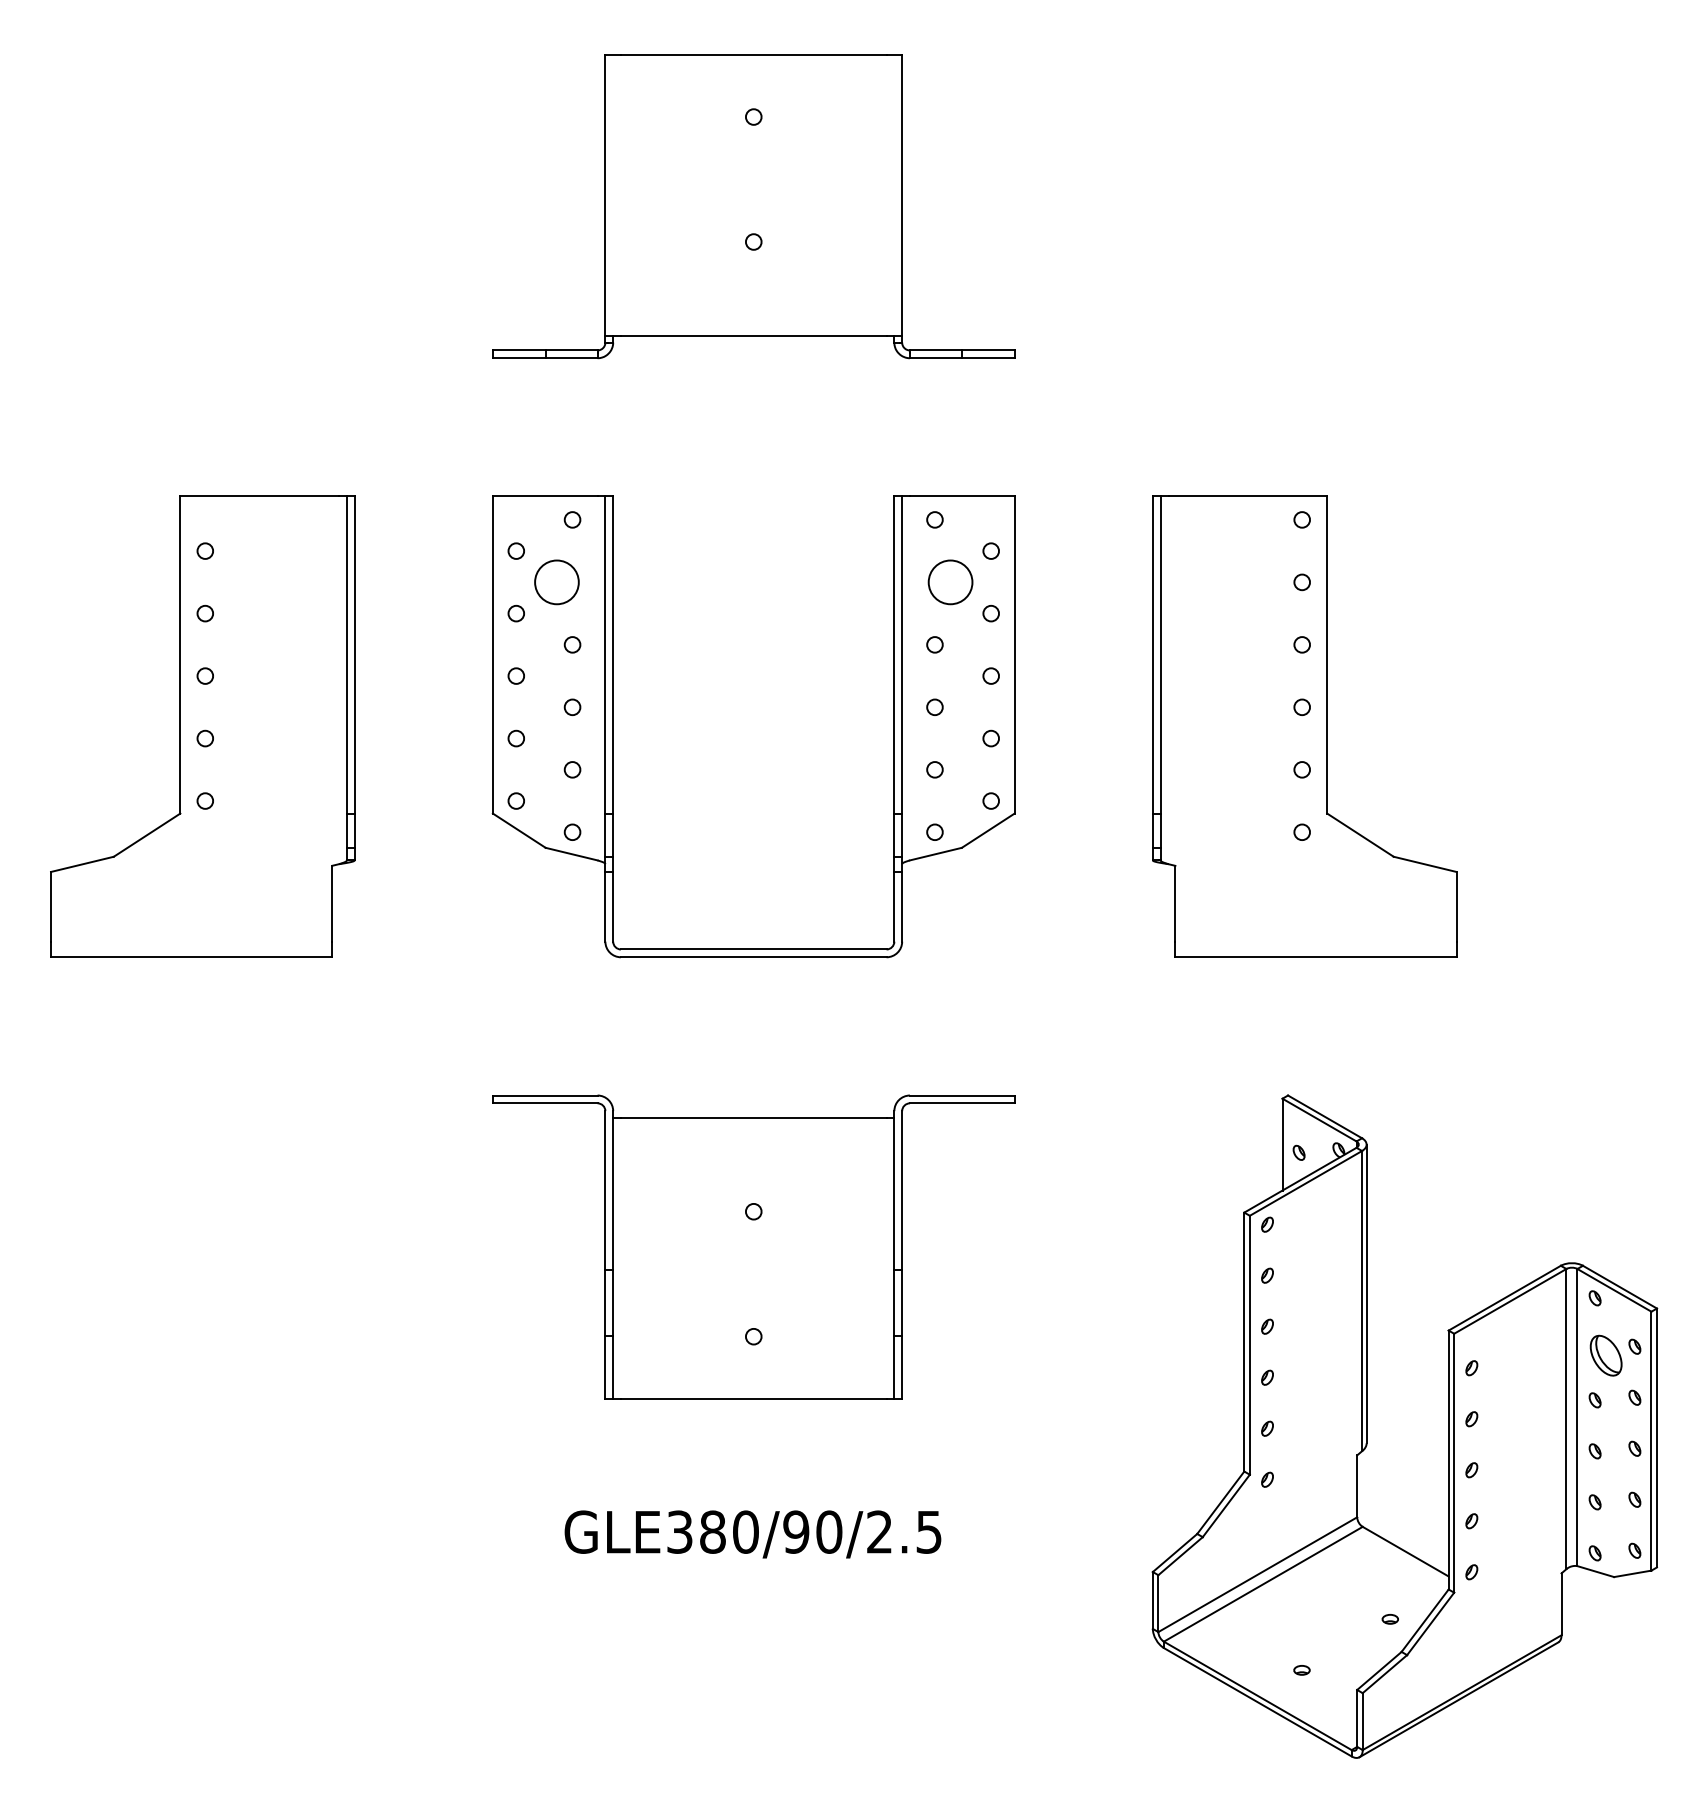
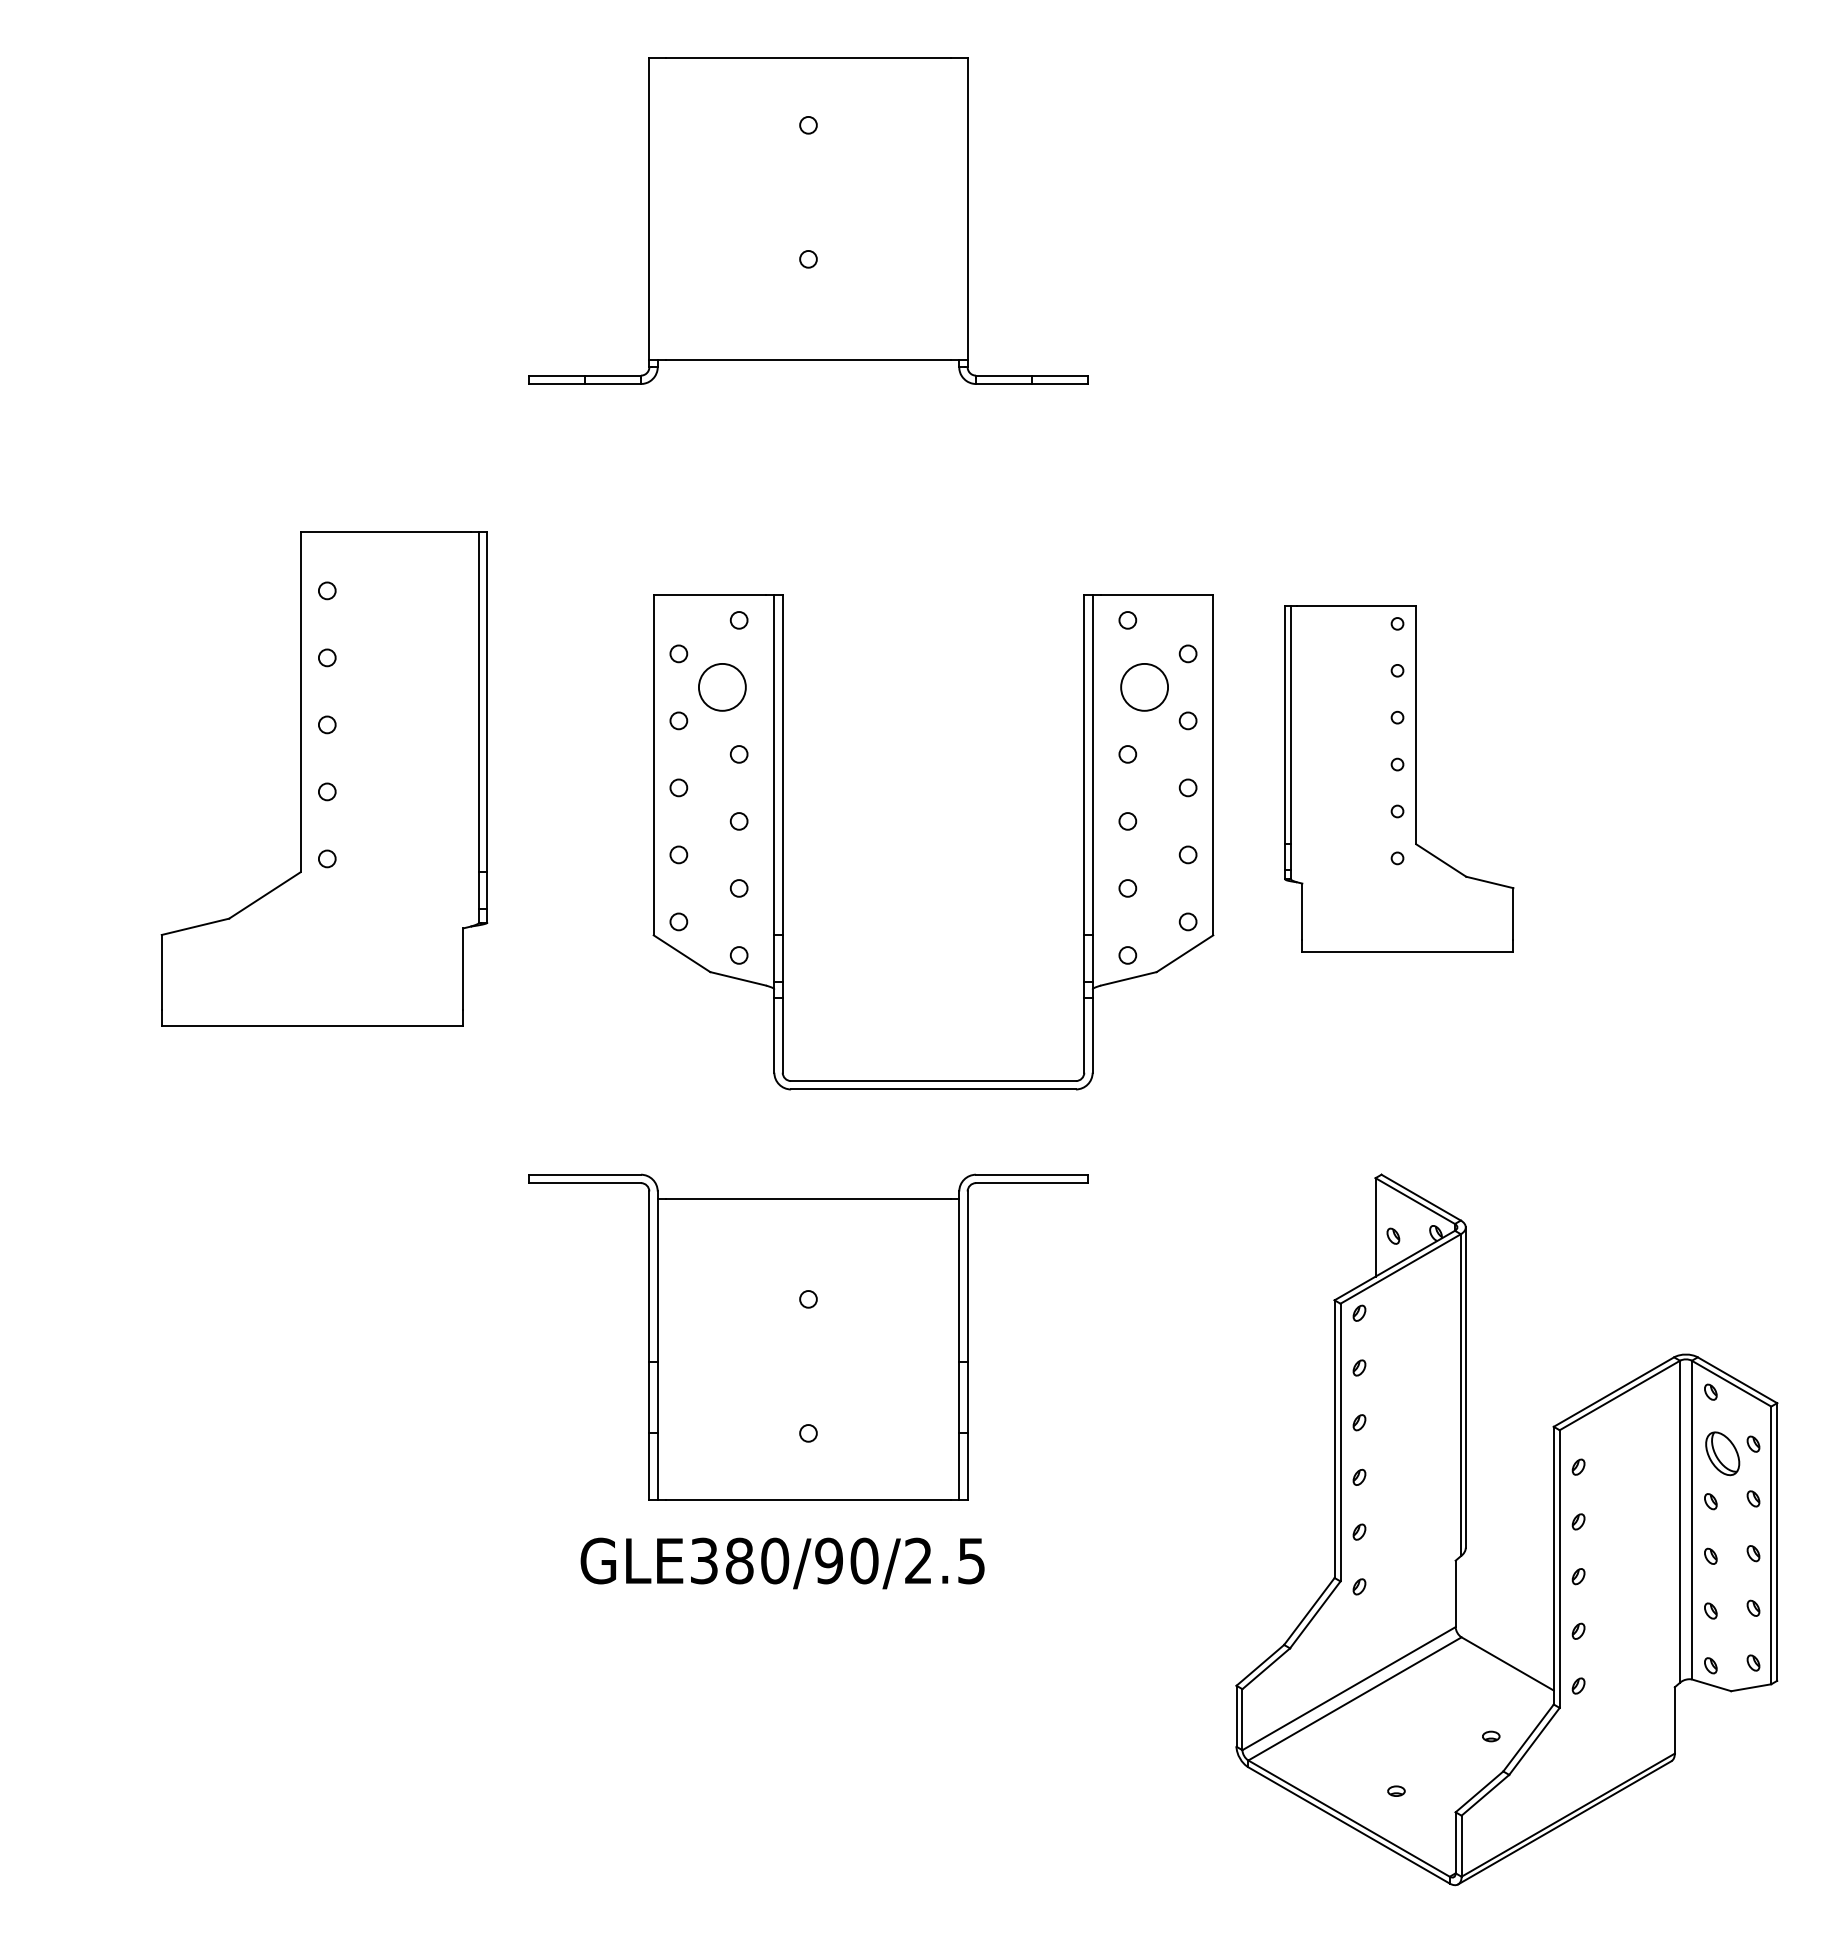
part: (202, 726) -> (324, 778), moved
part: (1304, 726) -> (1399, 778), size x0.7
part: (613, 727) -> (783, 842), moved
text: (752, 1534) -> (782, 1563), moved

